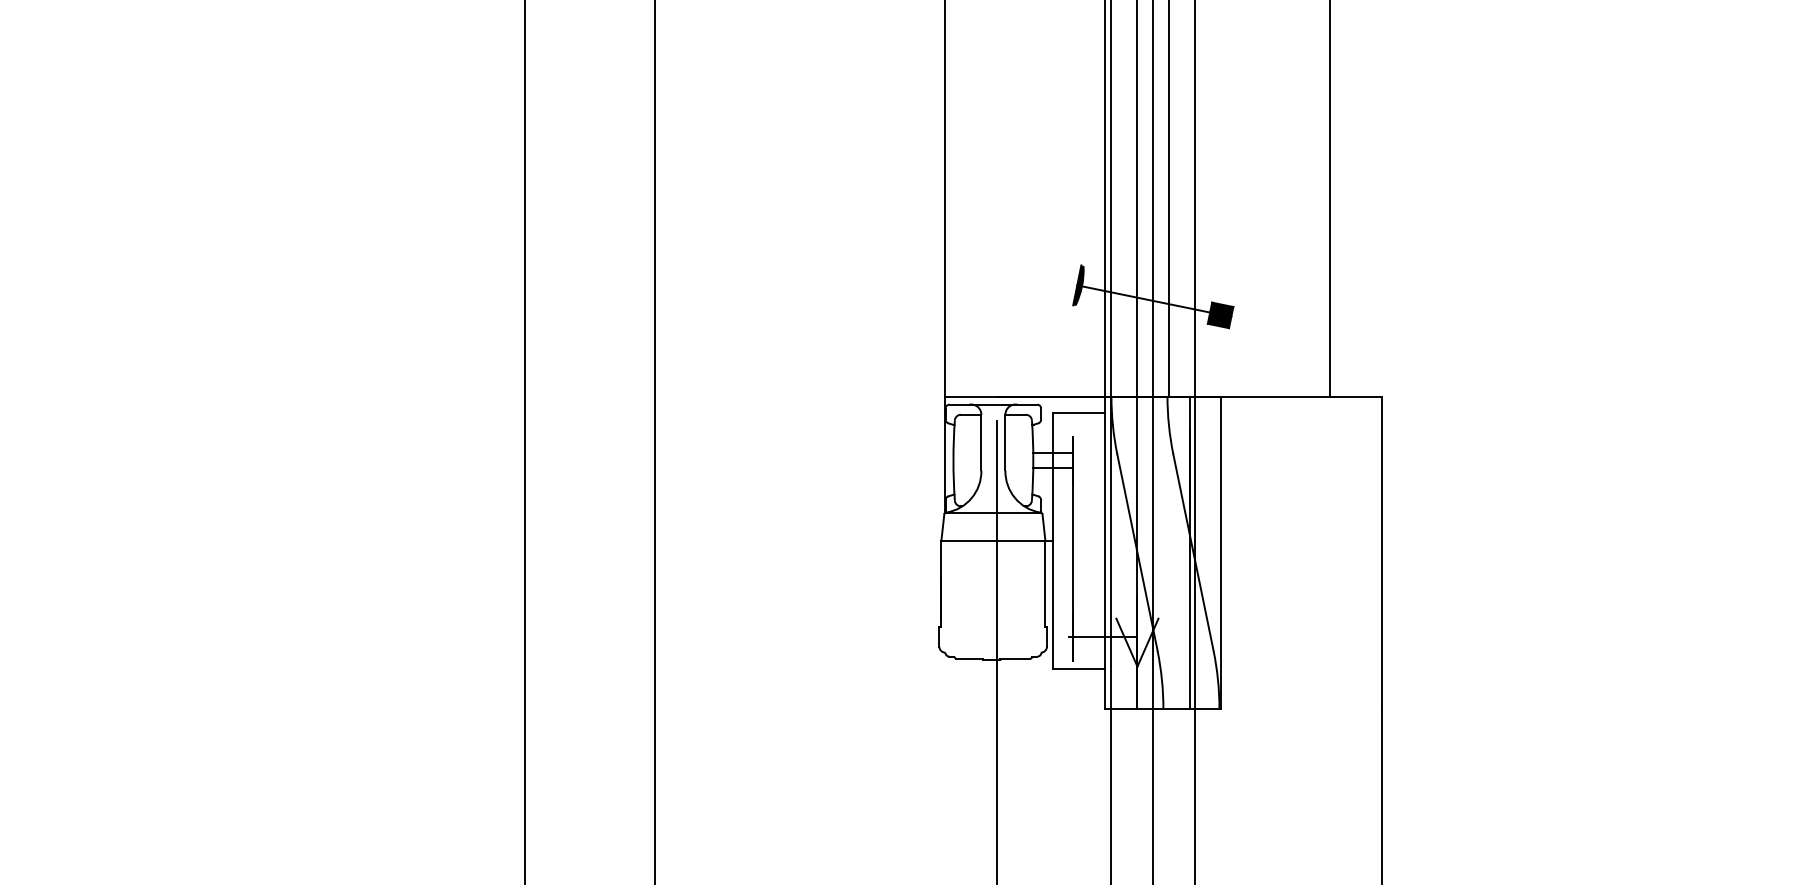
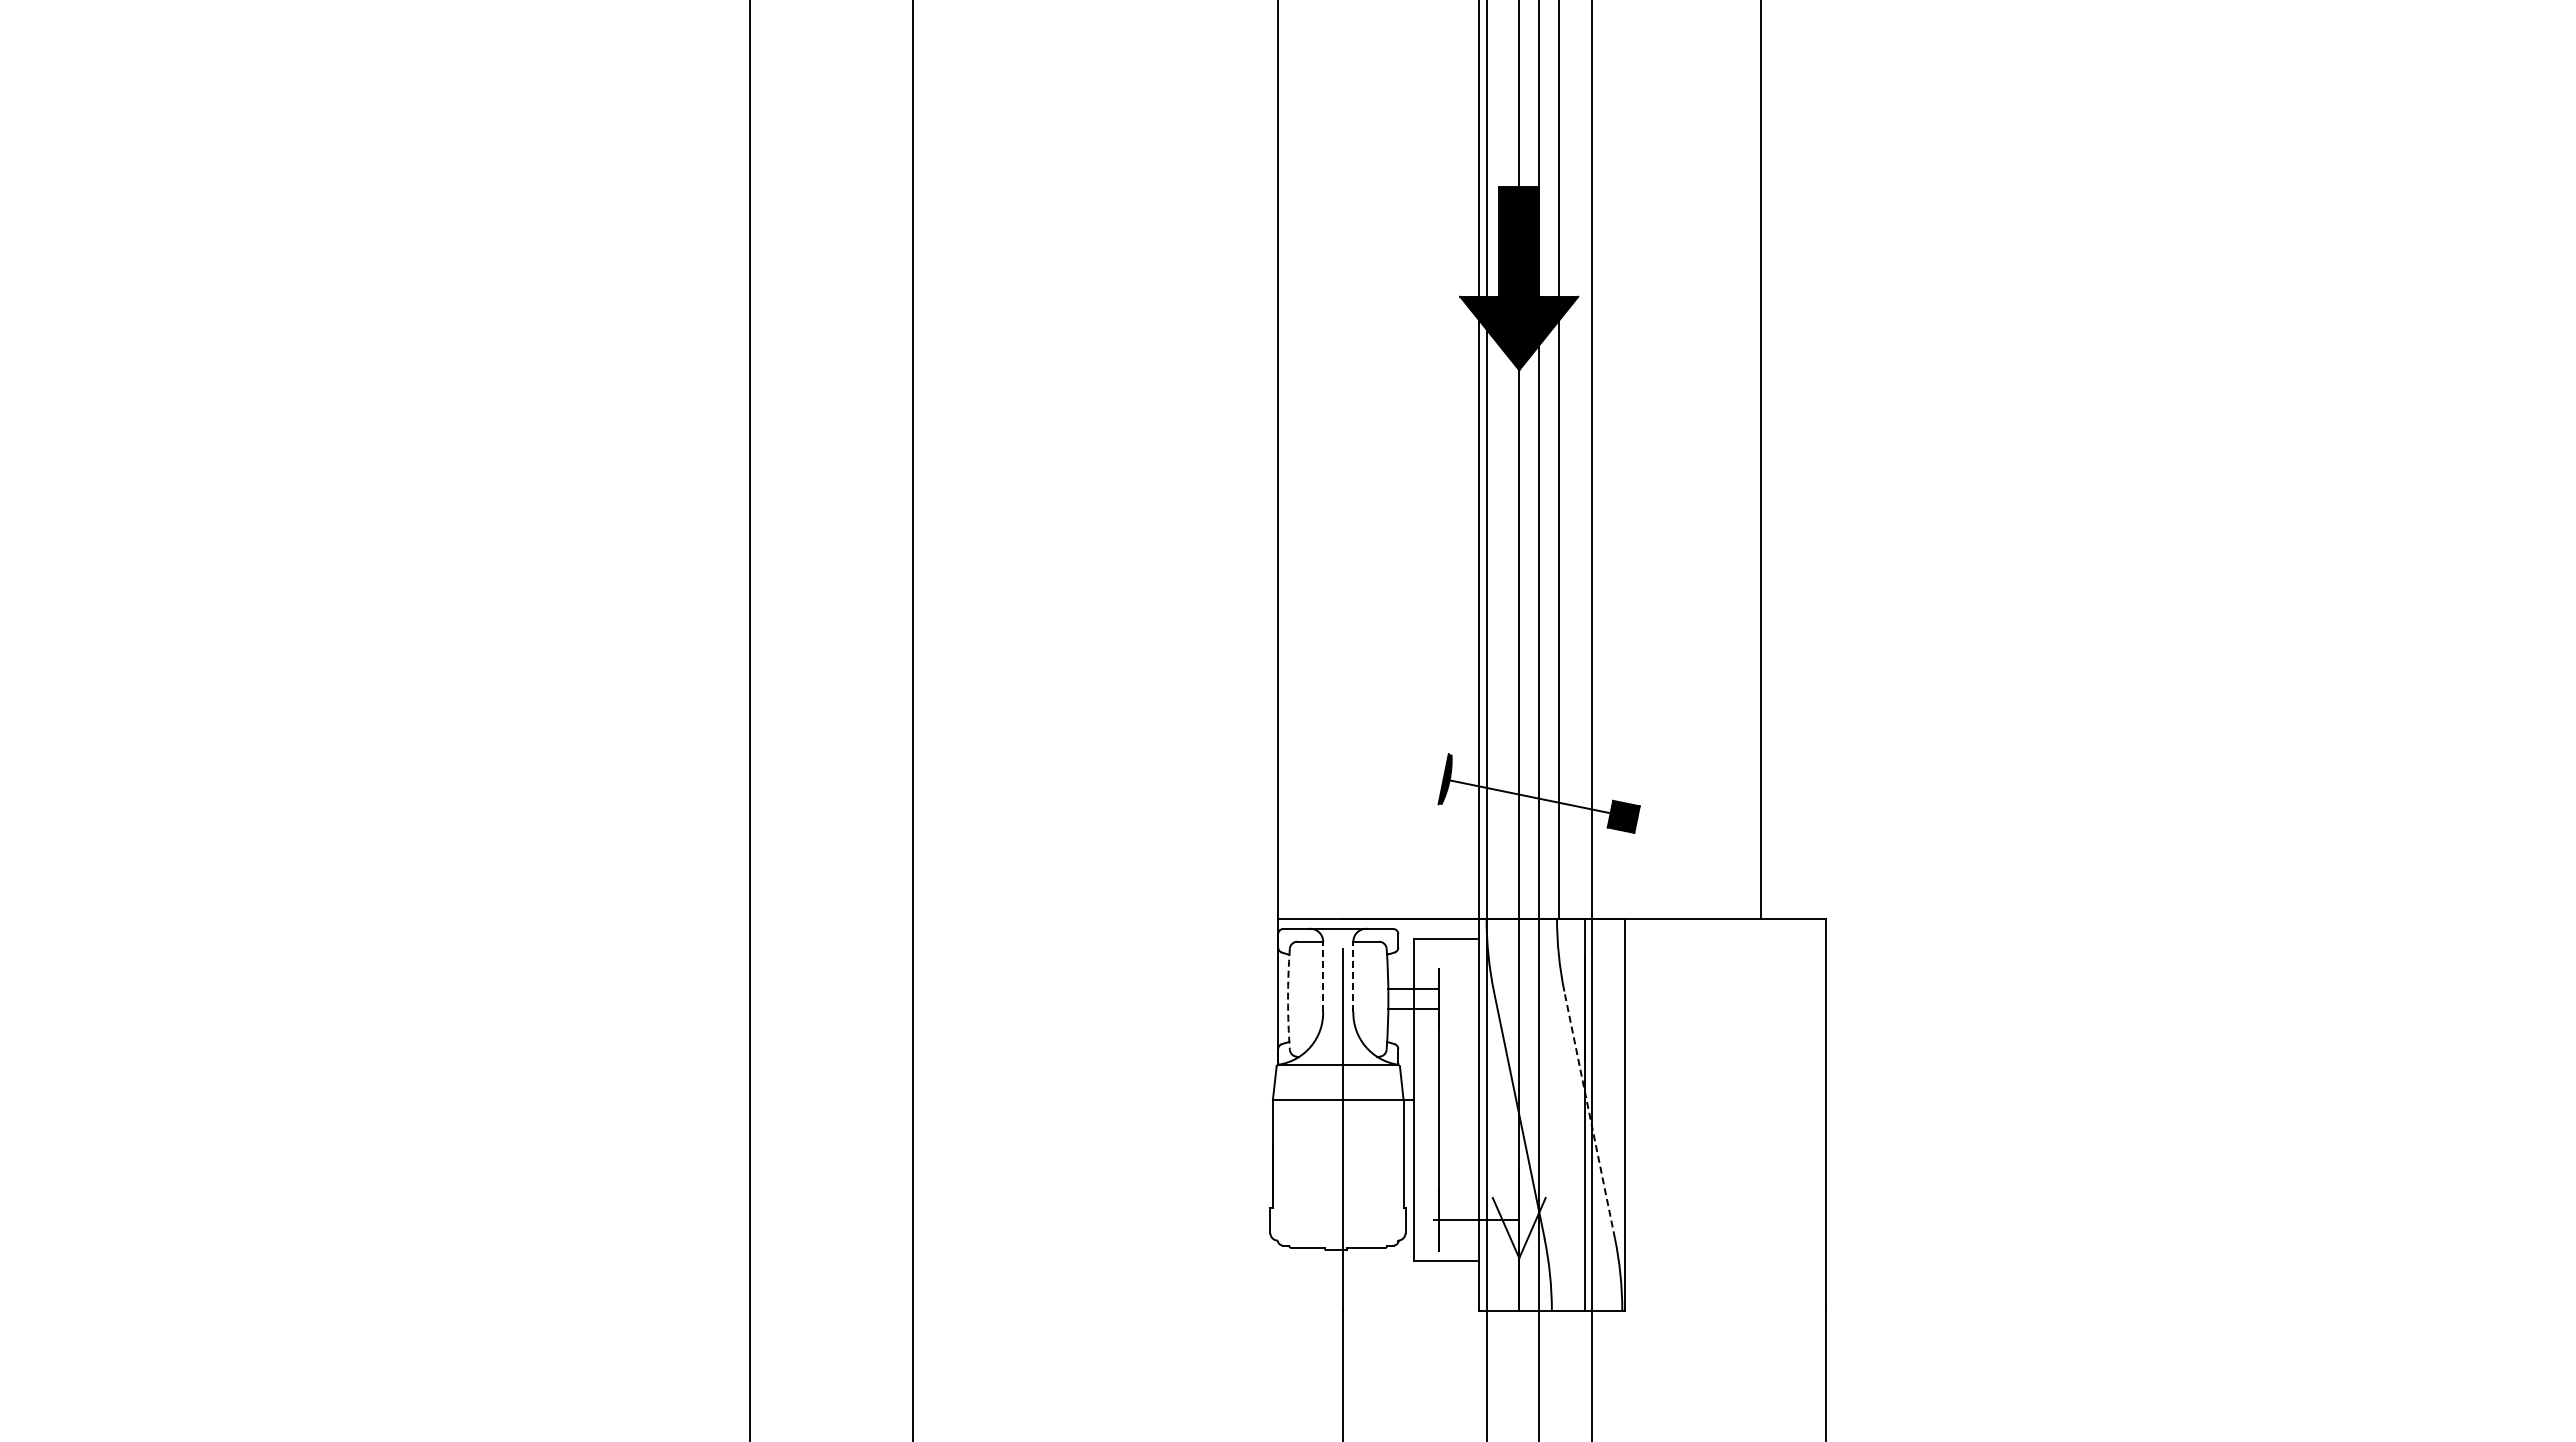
line: (981, 442) -> (1323, 976), solid -> dashed
line: (1005, 442) -> (1353, 976), solid -> dashed
arc: (953, 460) -> (1288, 999), solid -> dashed
line: (1193, 552) -> (1589, 1114), solid -> dashed

